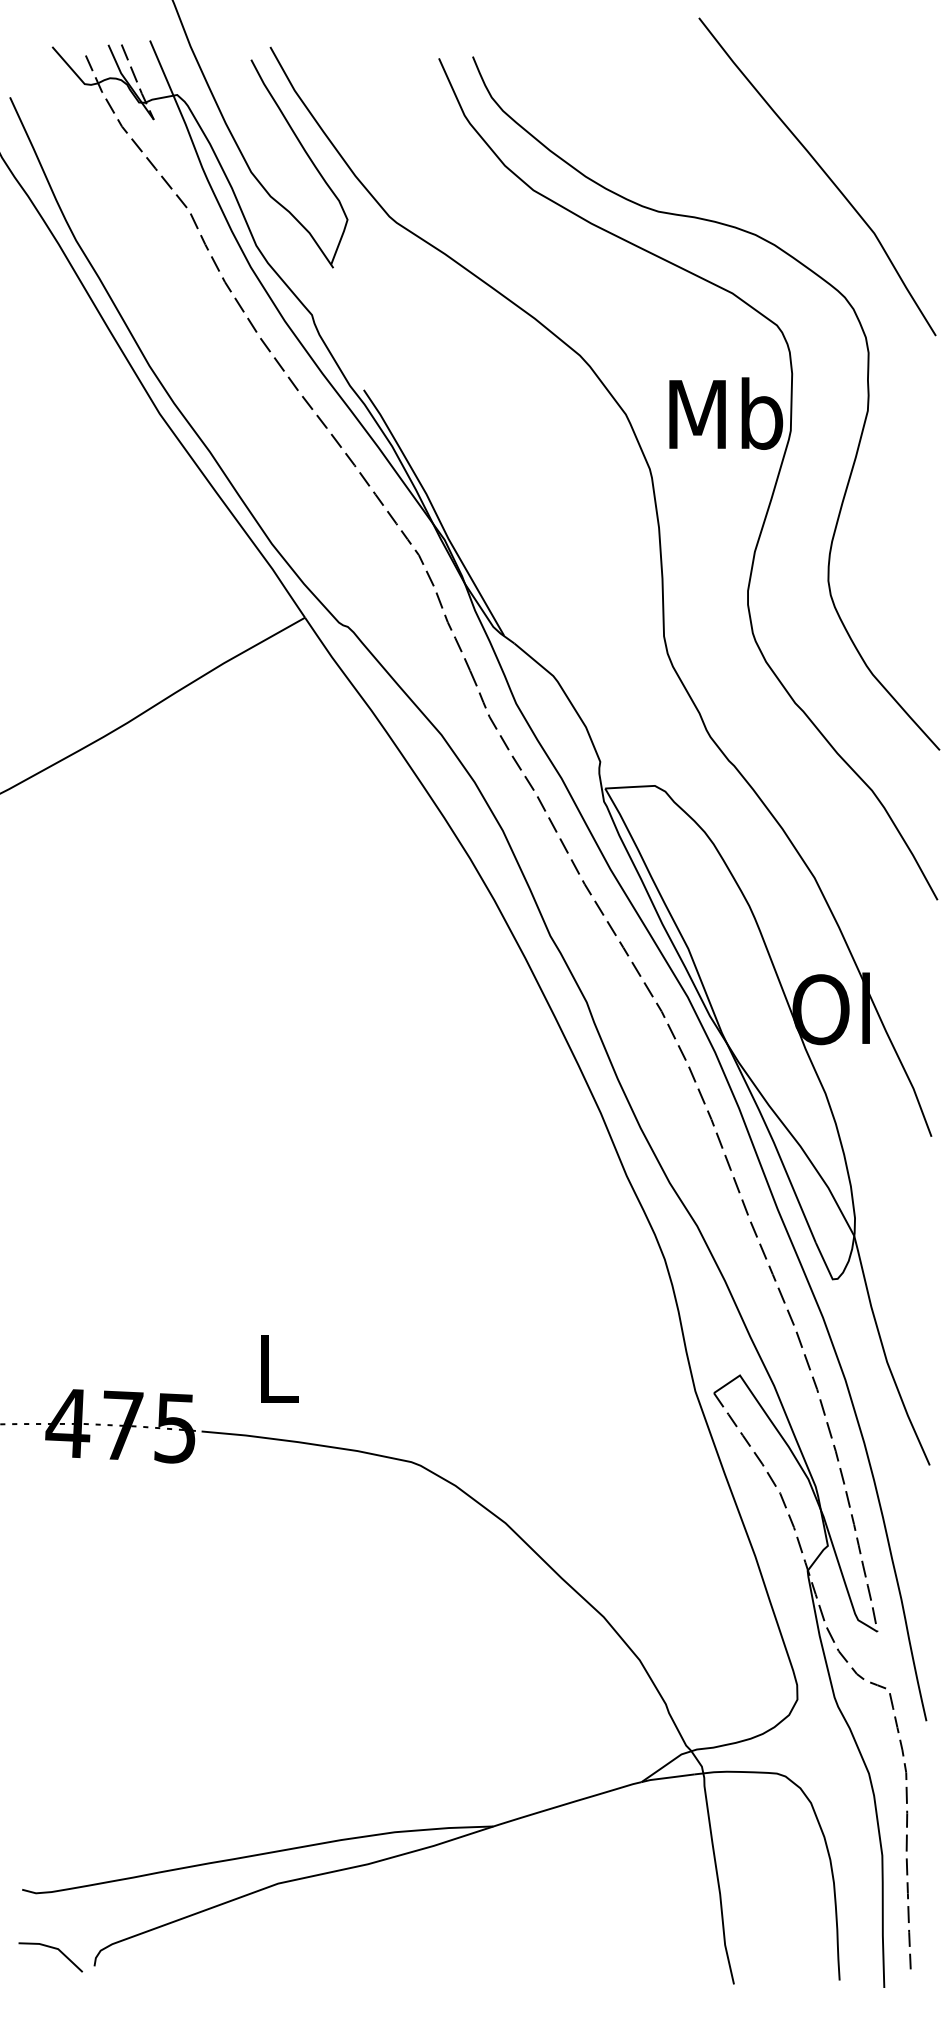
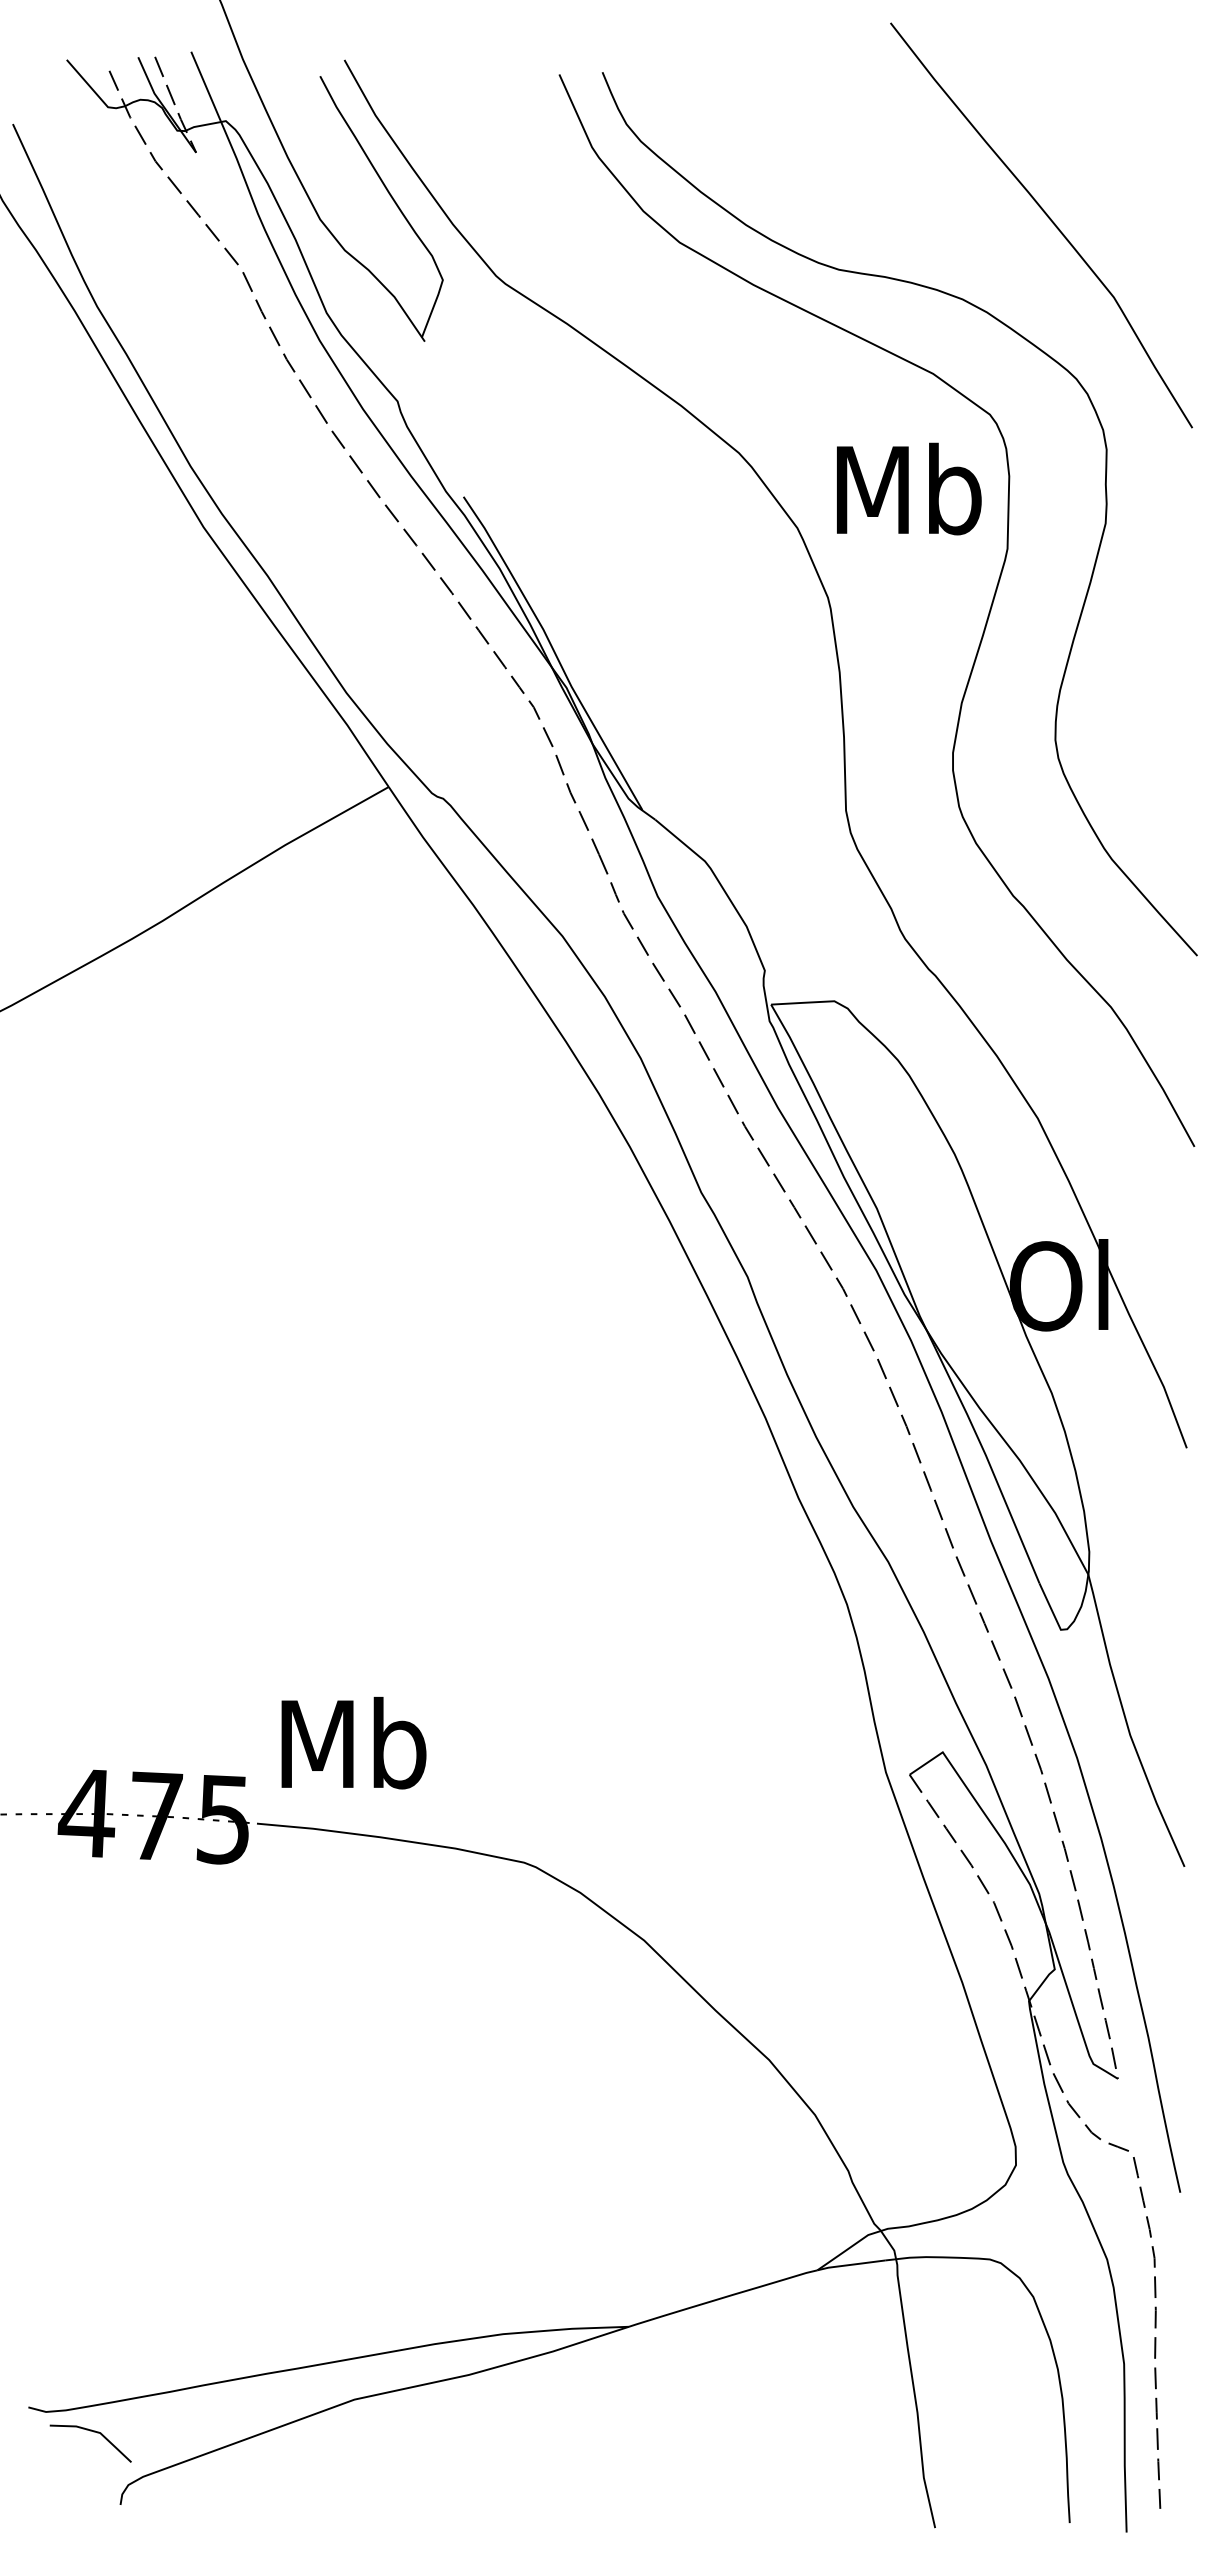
text: (726, 413) -> (909, 488), moved
text: (277, 1367) -> (353, 1742), L -> Mb
line: (52, 1948) -> (93, 2432), moved

